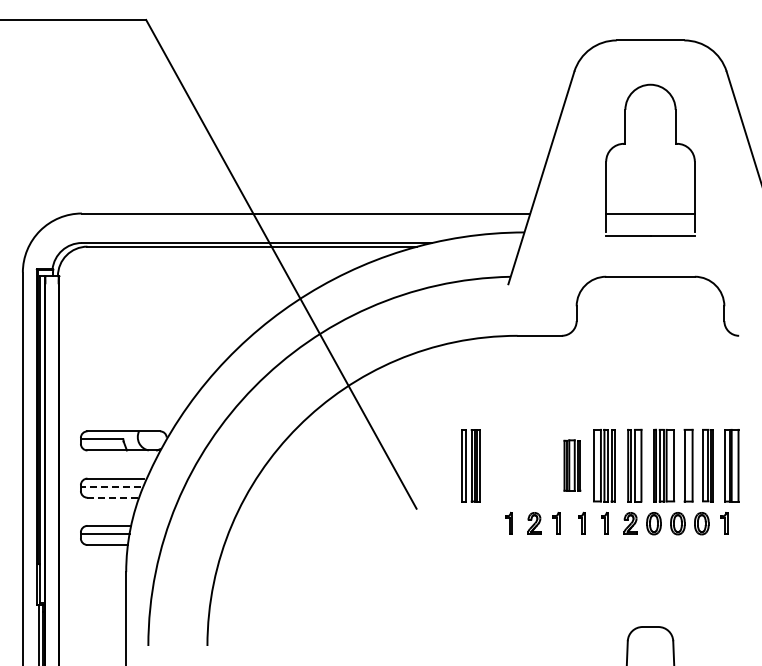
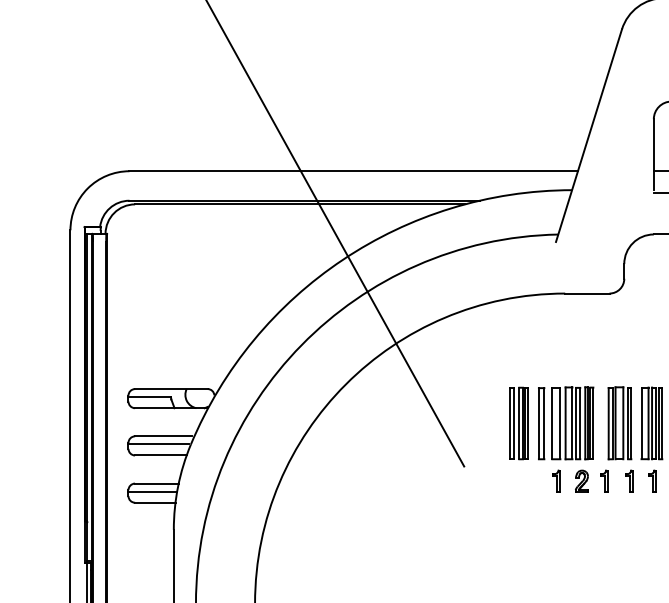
part: (518, 465) -> (566, 423), added
part: (572, 465) -> (620, 423), size x1.43
line: (110, 486) -> (158, 444), dashed -> solid
line: (113, 497) -> (161, 455), dashed -> solid

